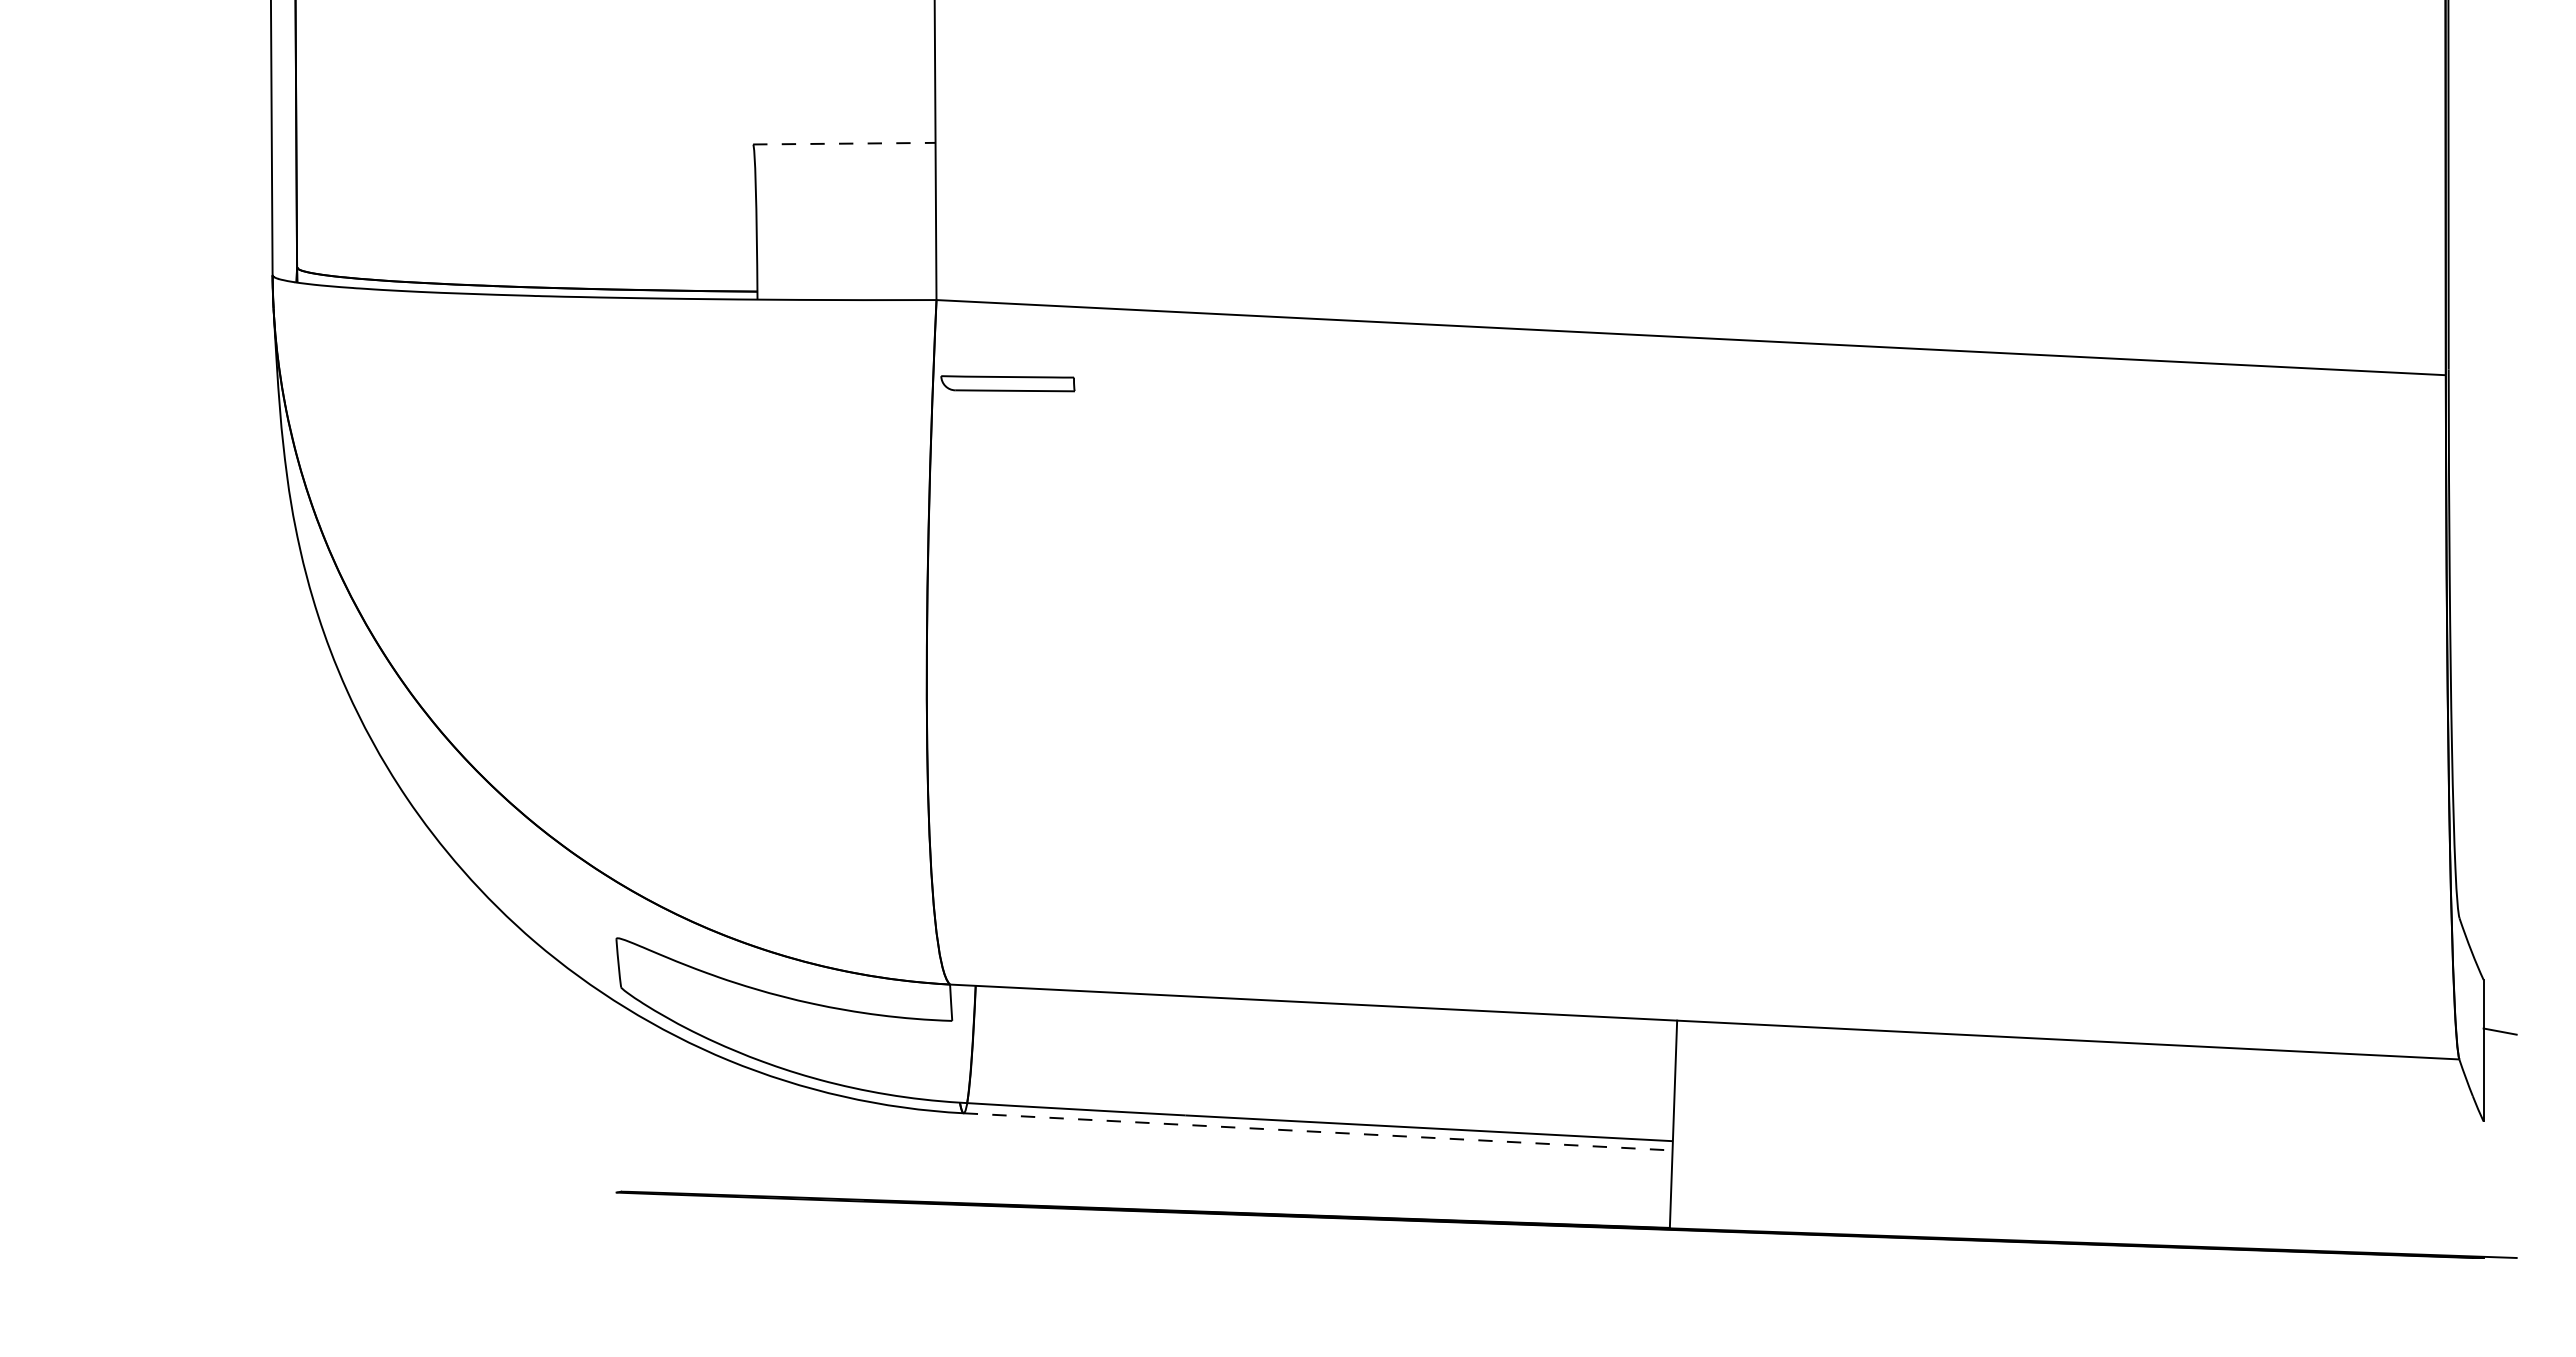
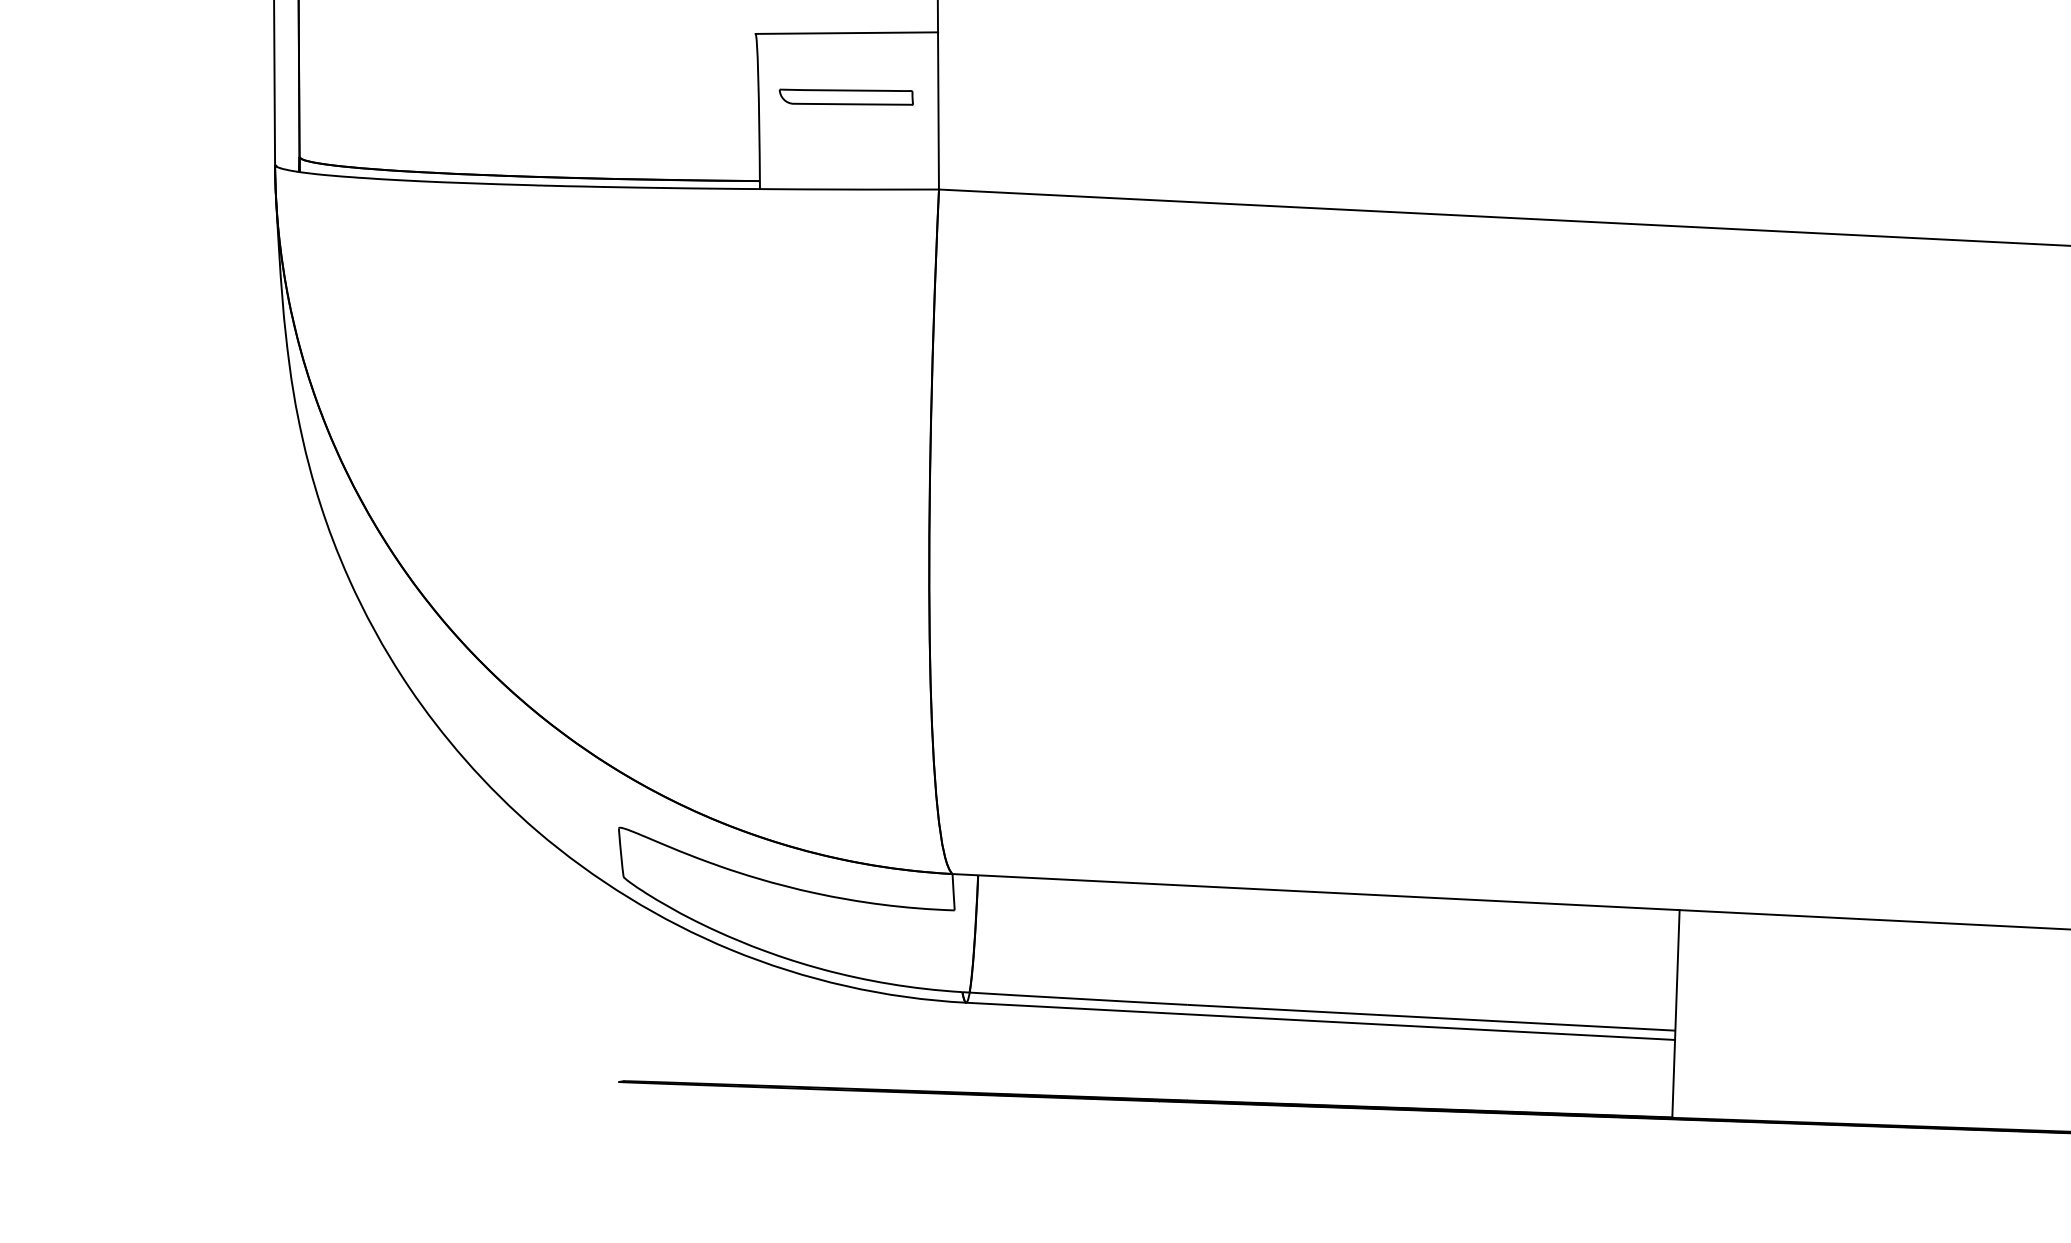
line: (844, 143) -> (846, 32), dashed -> solid
part: (1007, 383) -> (845, 96), moved
line: (1318, 1131) -> (1320, 1020), dashed -> solid

